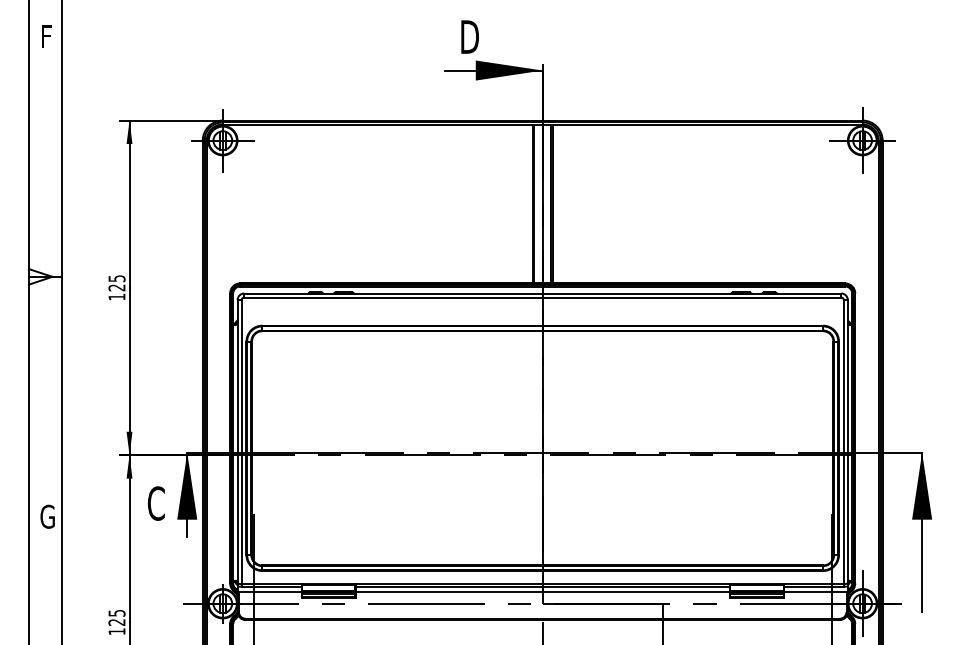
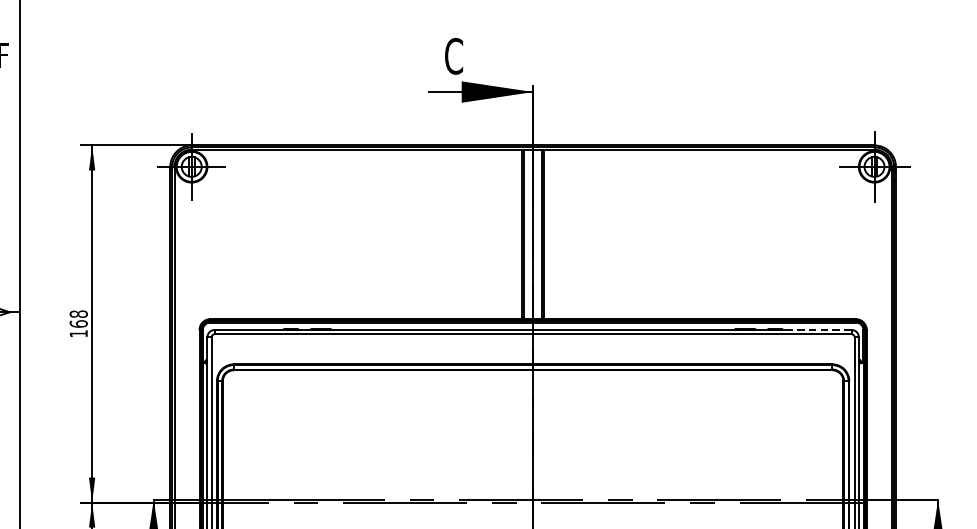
text: (469, 36) -> (454, 55), D -> C
text: (116, 283) -> (78, 319), 125 -> 168
line: (809, 293) -> (817, 330), solid -> dashed

